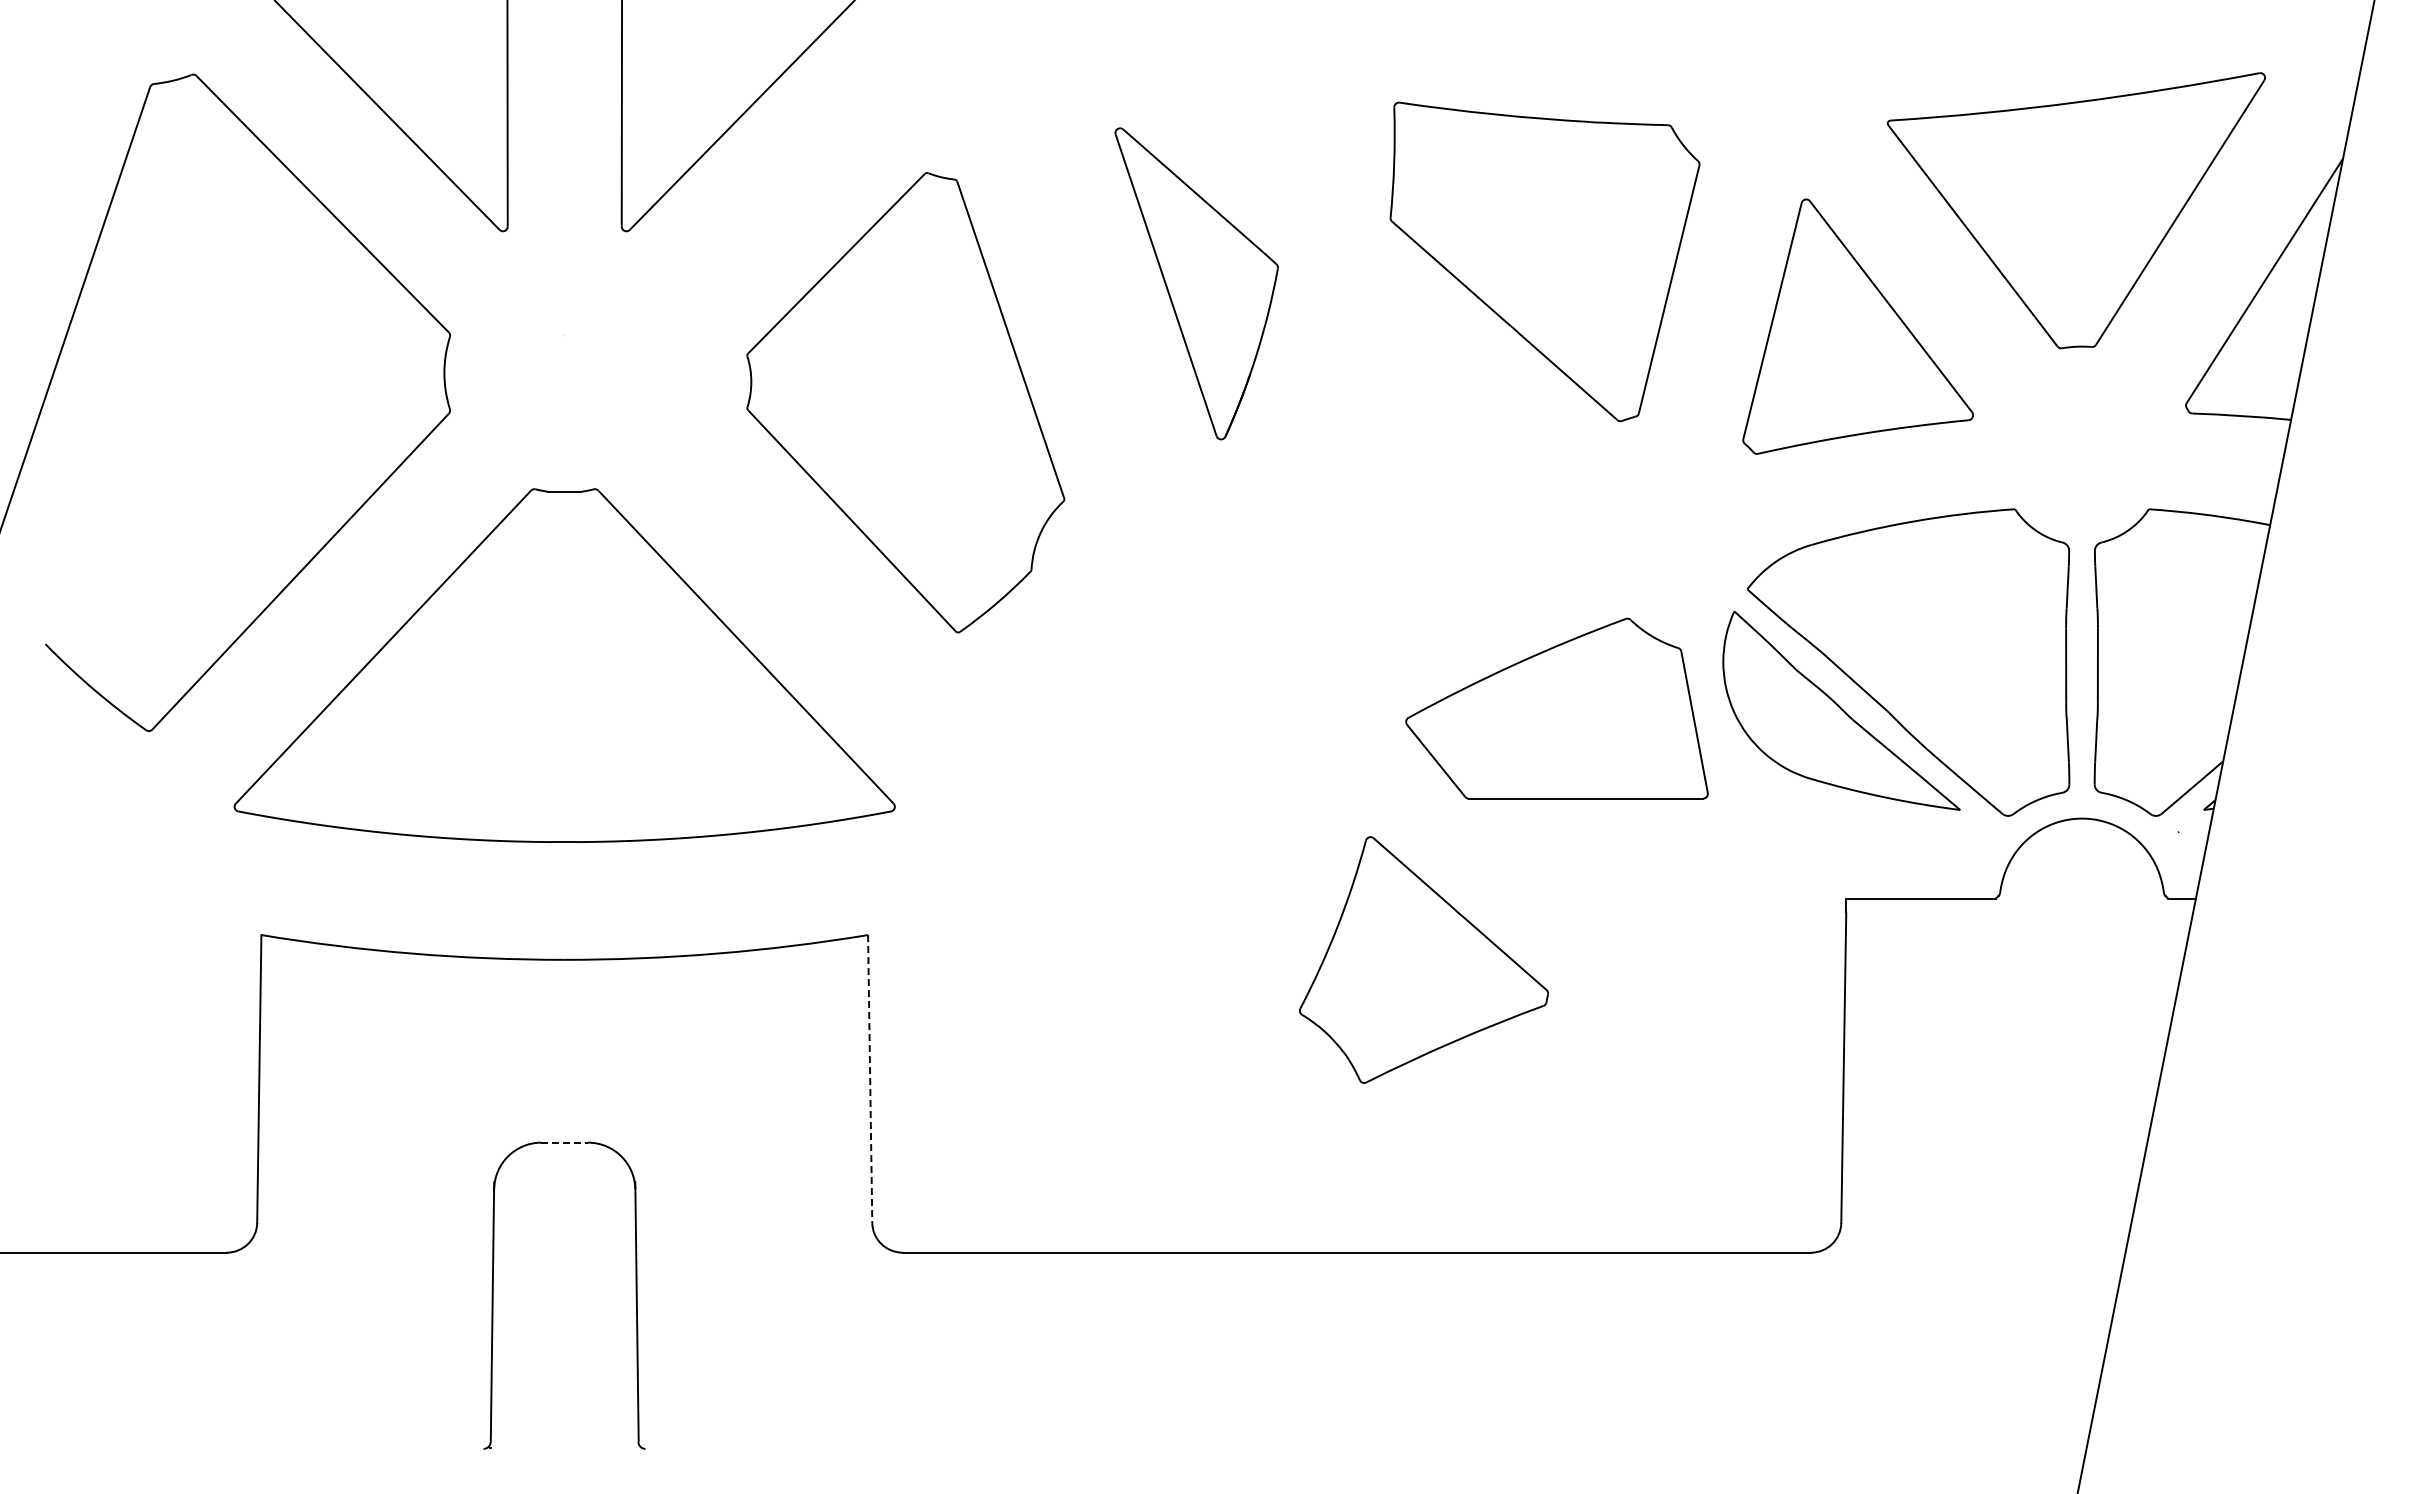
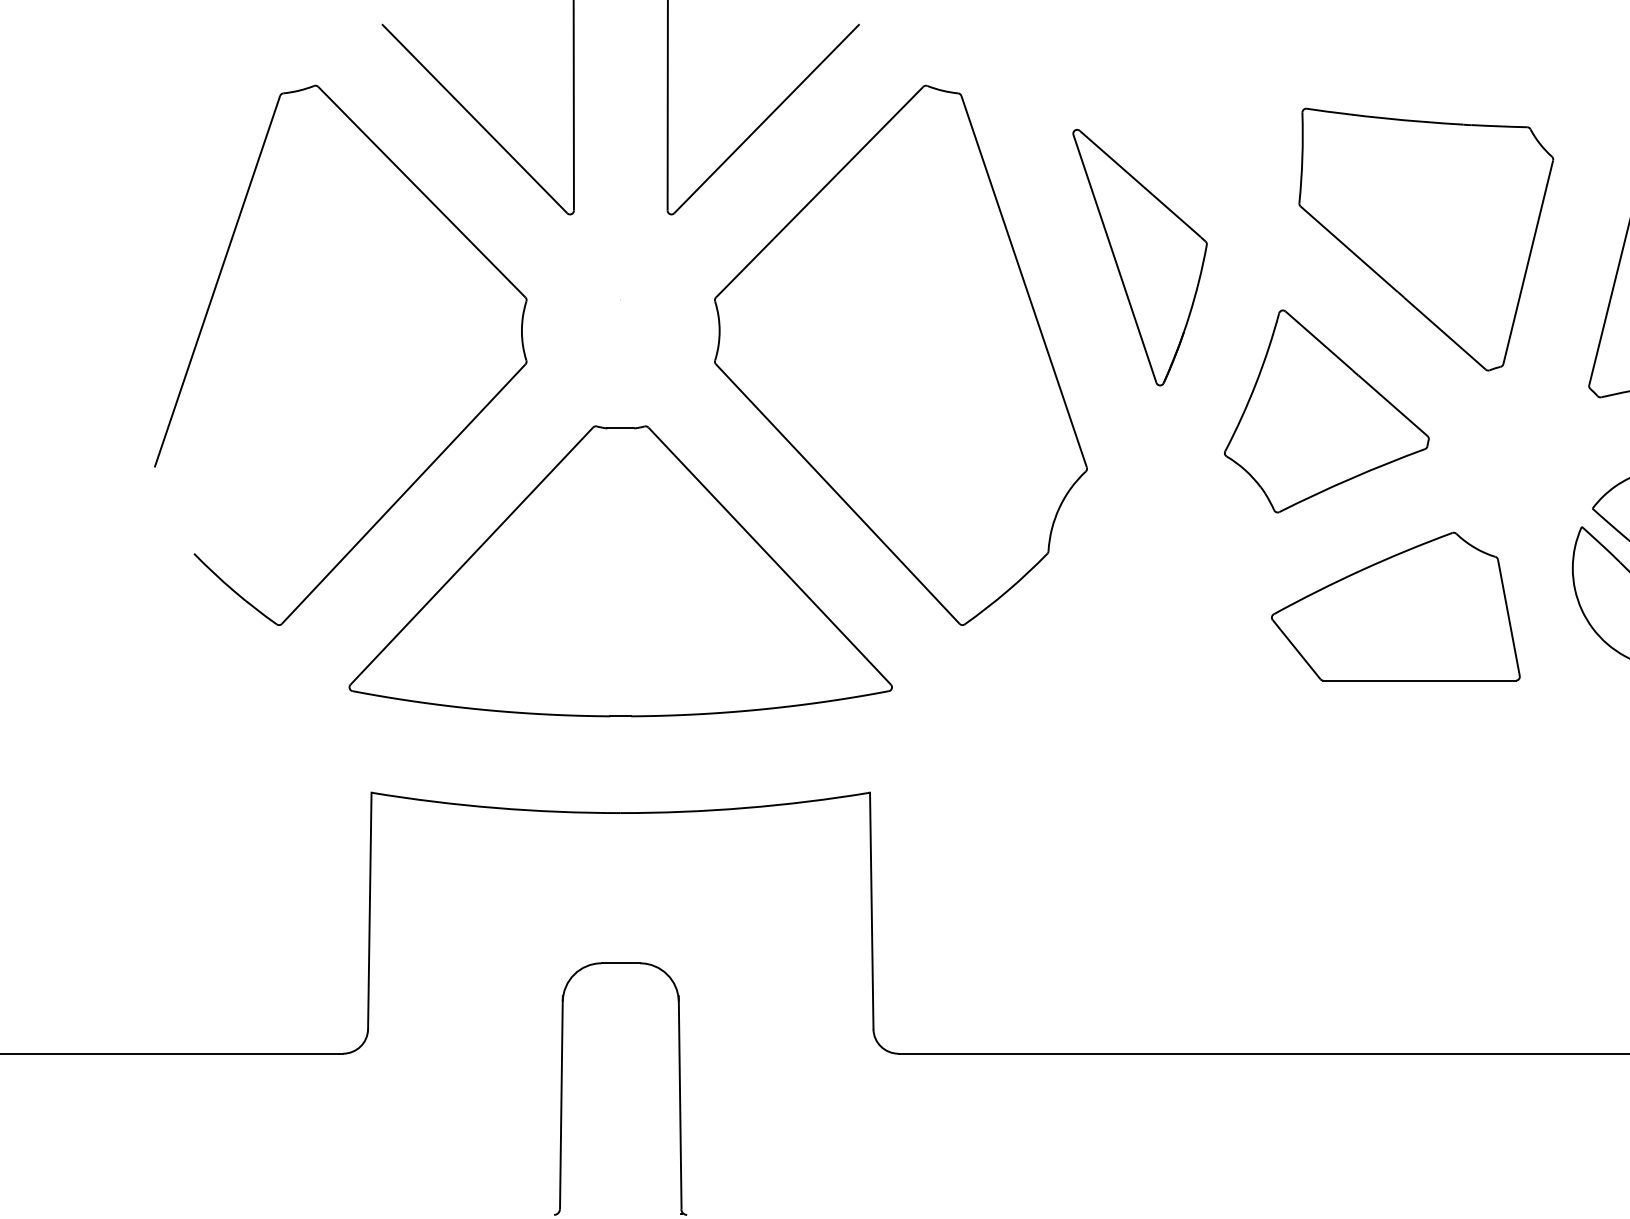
part: (905, 402) -> (900, 355), size x1.43
part: (1556, 708) -> (1395, 606), moved
part: (1424, 959) -> (1327, 410), moved
line: (870, 1079) -> (872, 911), dashed -> solid
line: (565, 1142) -> (621, 963), dashed -> solid

